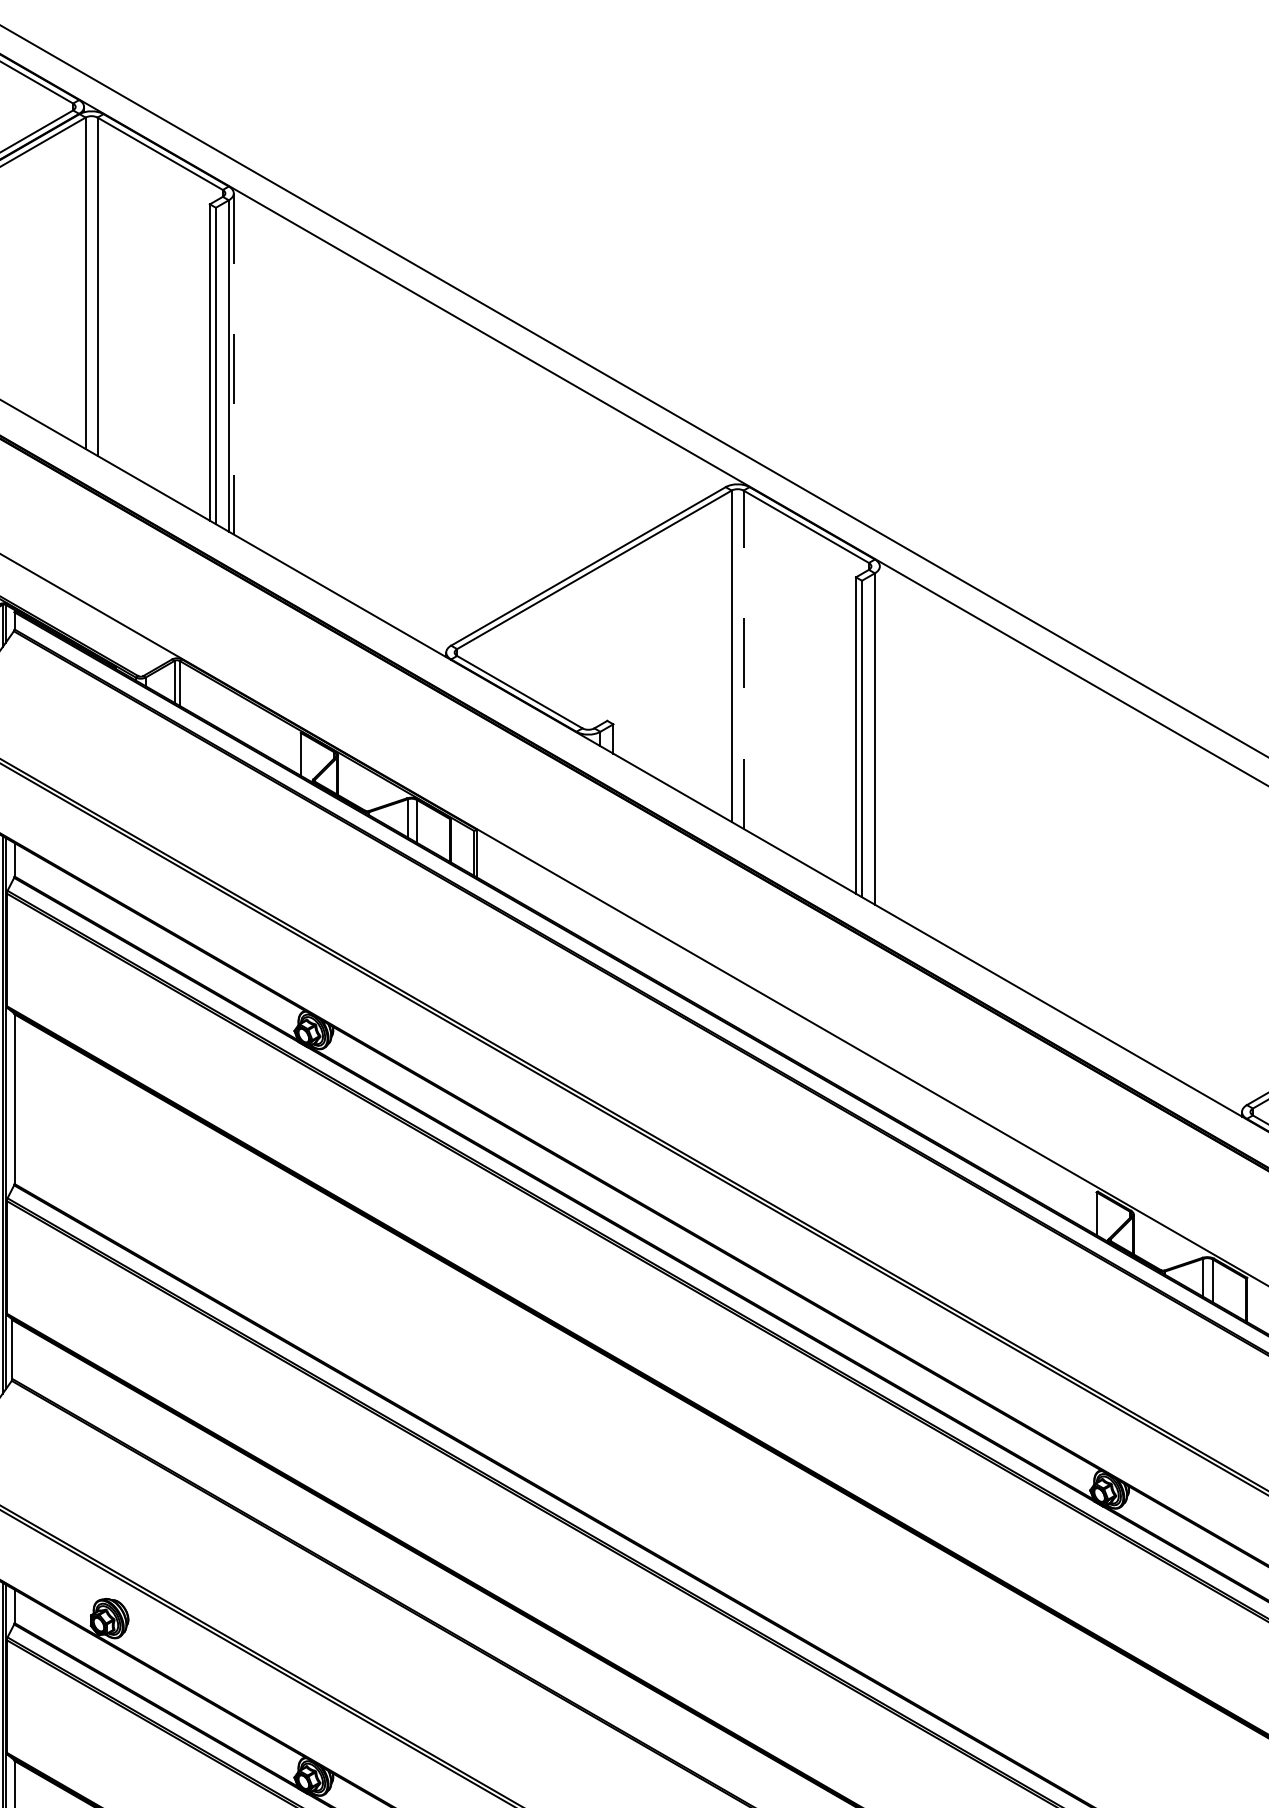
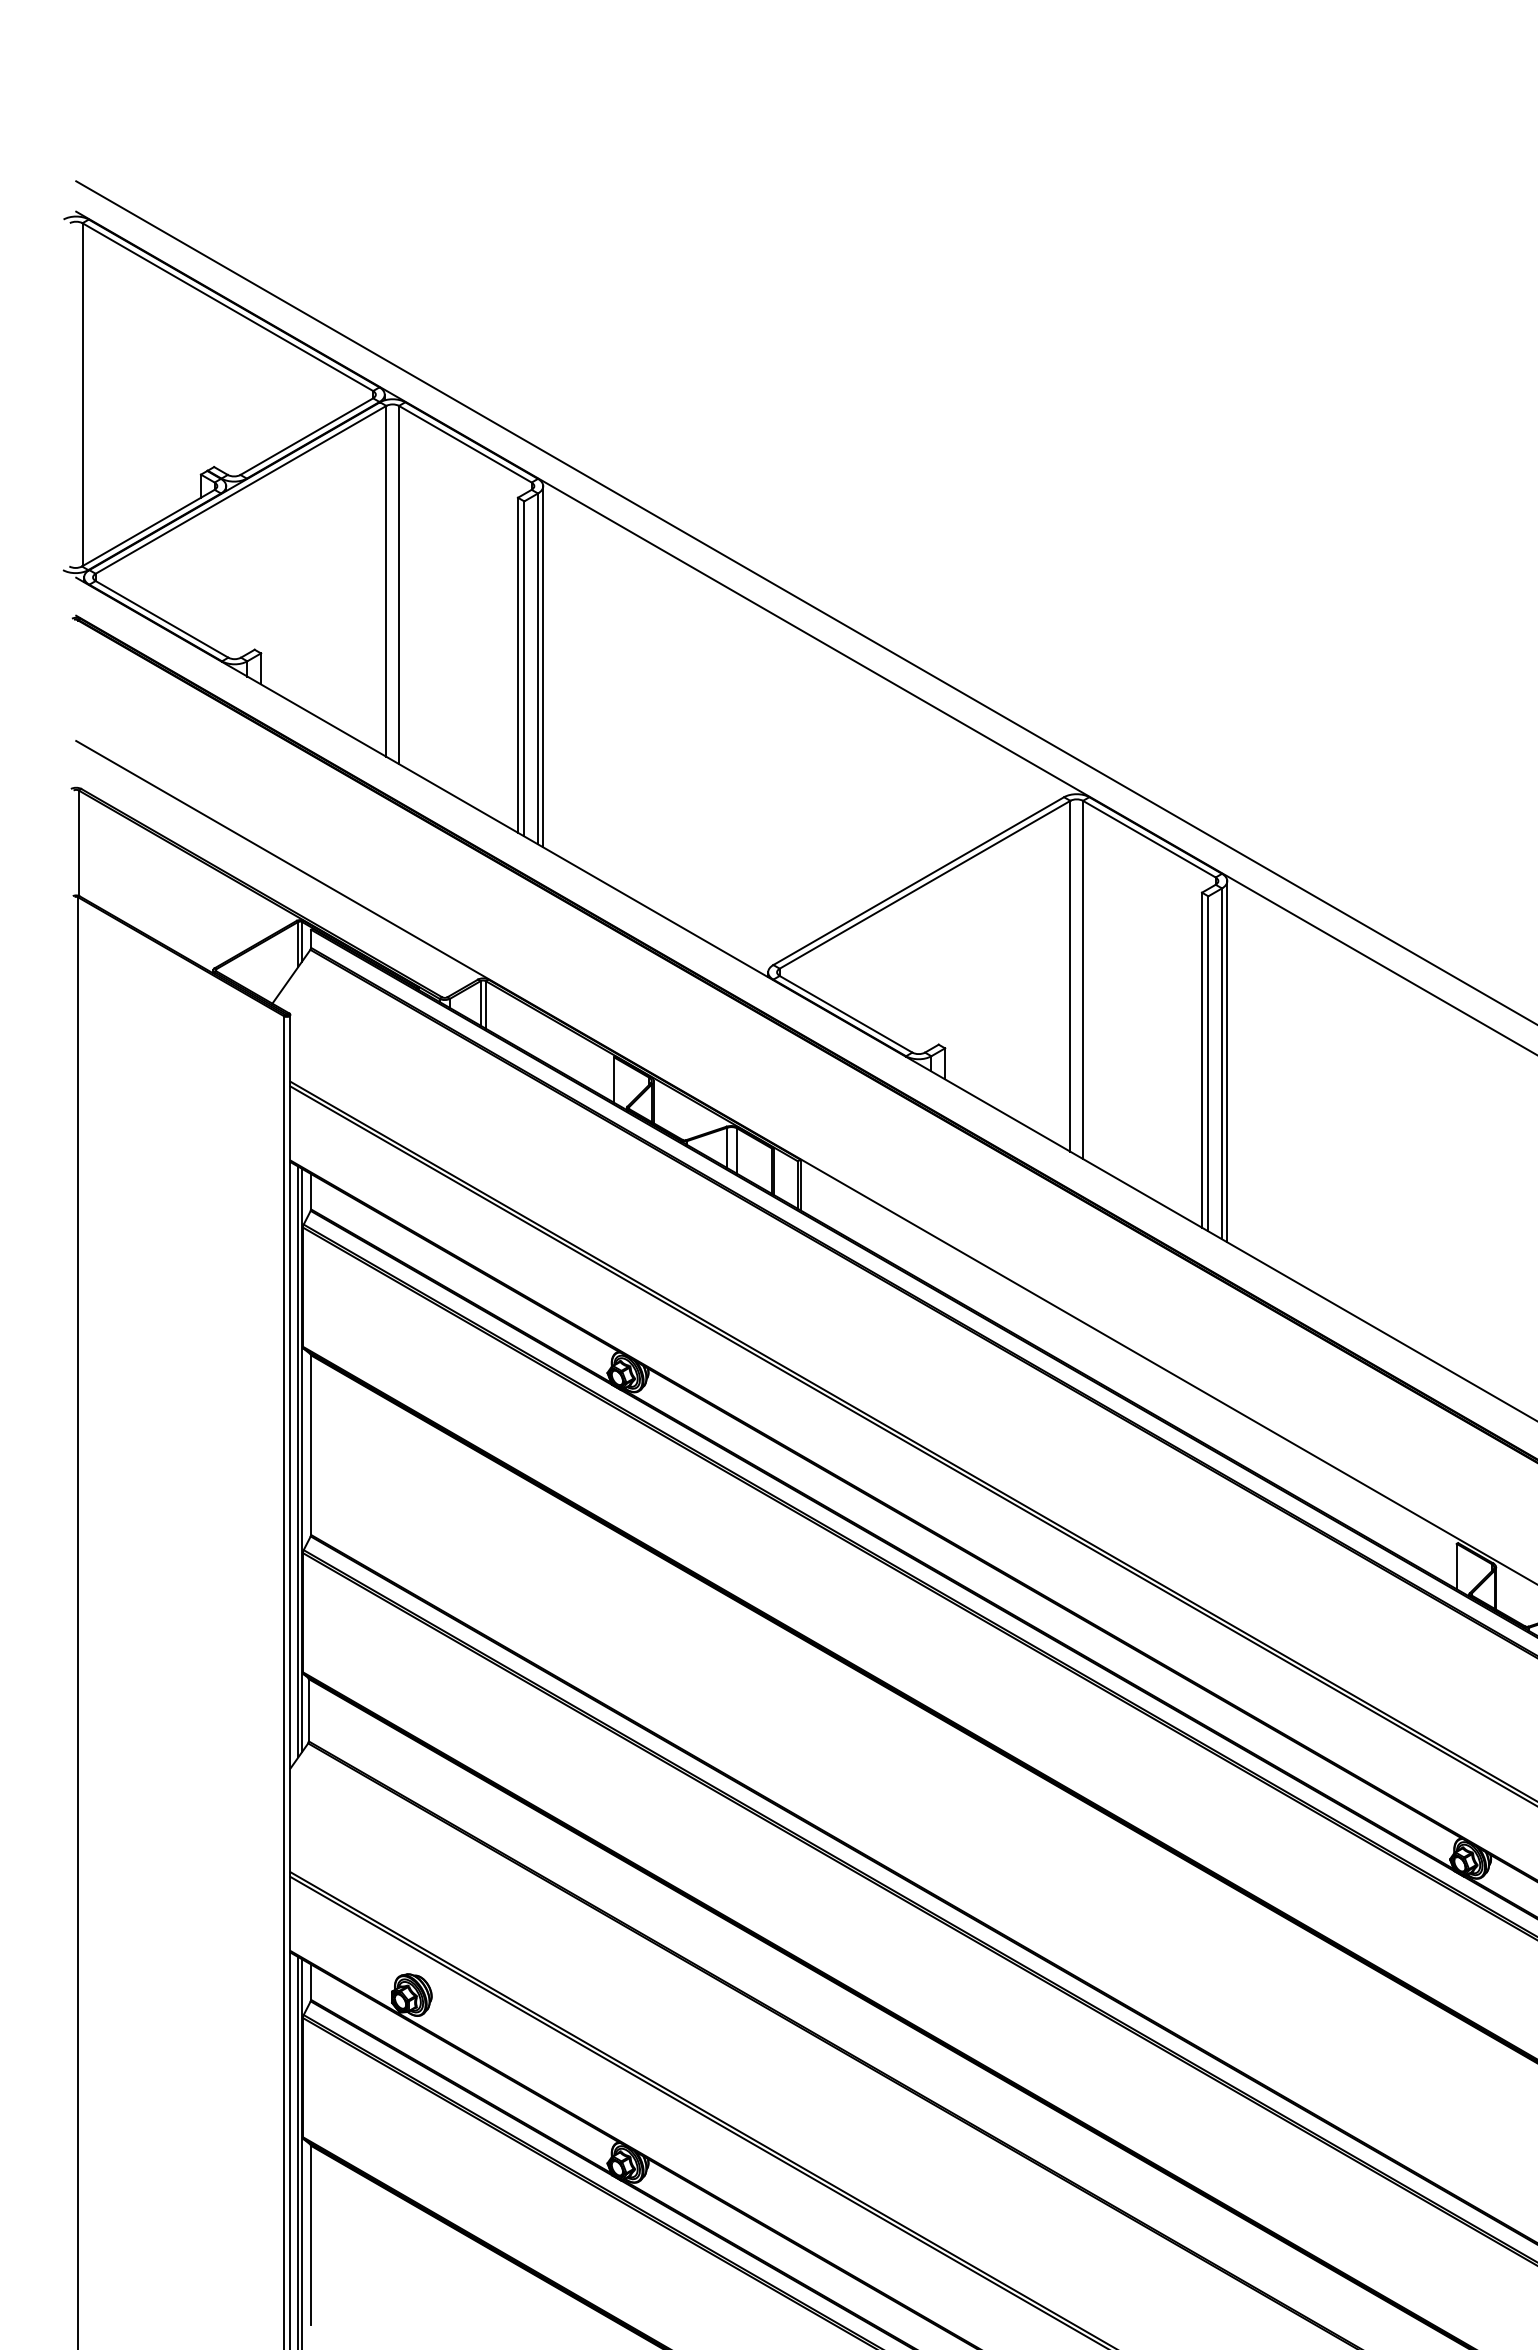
line: (234, 363) -> (543, 666), dashed -> solid
line: (744, 659) -> (1083, 979), dashed -> solid
line: (880, 736) -> (1227, 1061), added

